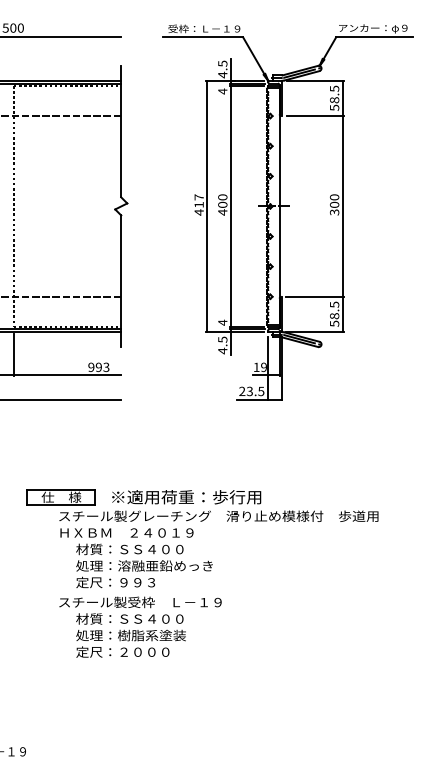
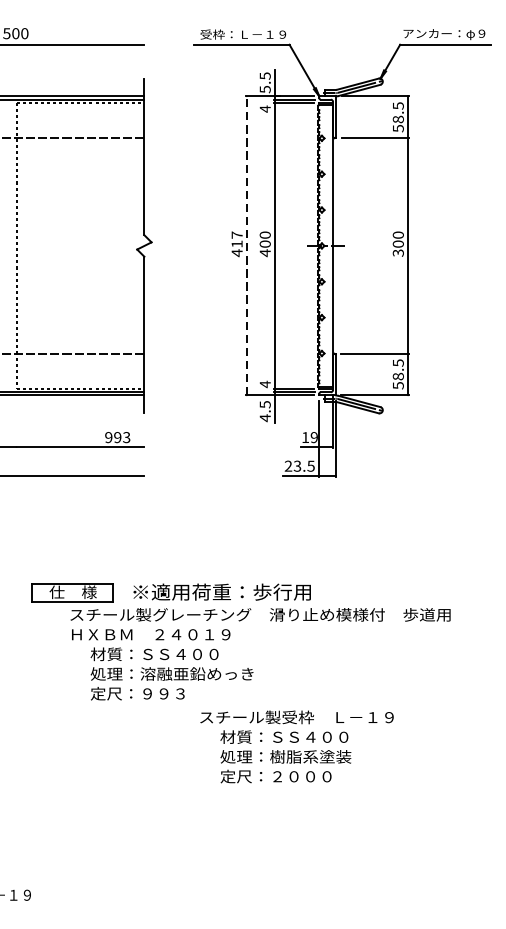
text: (222, 74) -> (264, 88), 4.5 -> 5.5
line: (207, 206) -> (247, 246), solid -> dashed
line: (13, 355) -> (16, 423), removed
text: (140, 626) -> (297, 746), moved

